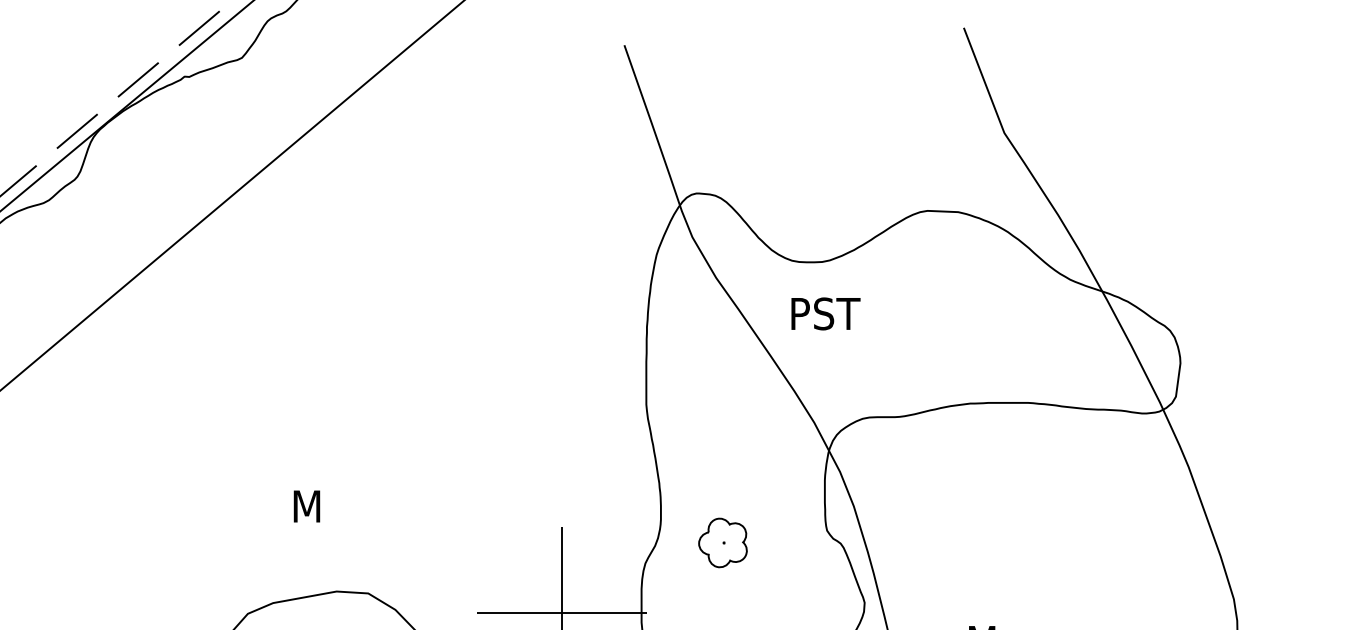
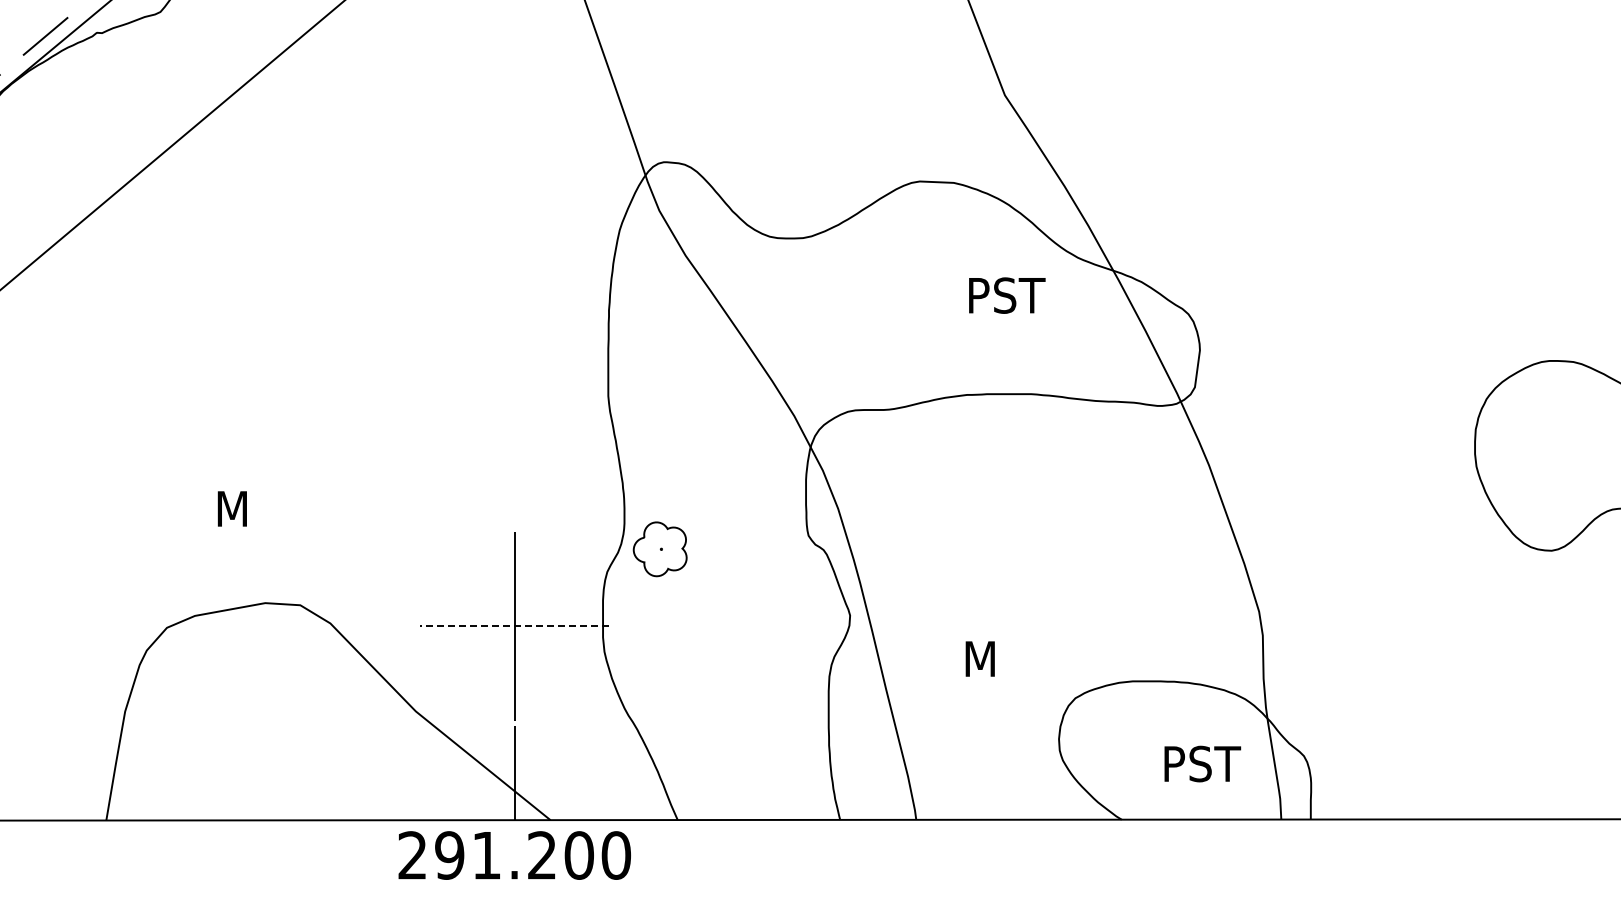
text: (826, 313) -> (1007, 295), moved
part: (722, 543) -> (659, 549), moved
line: (561, 612) -> (514, 626), solid -> dashed

